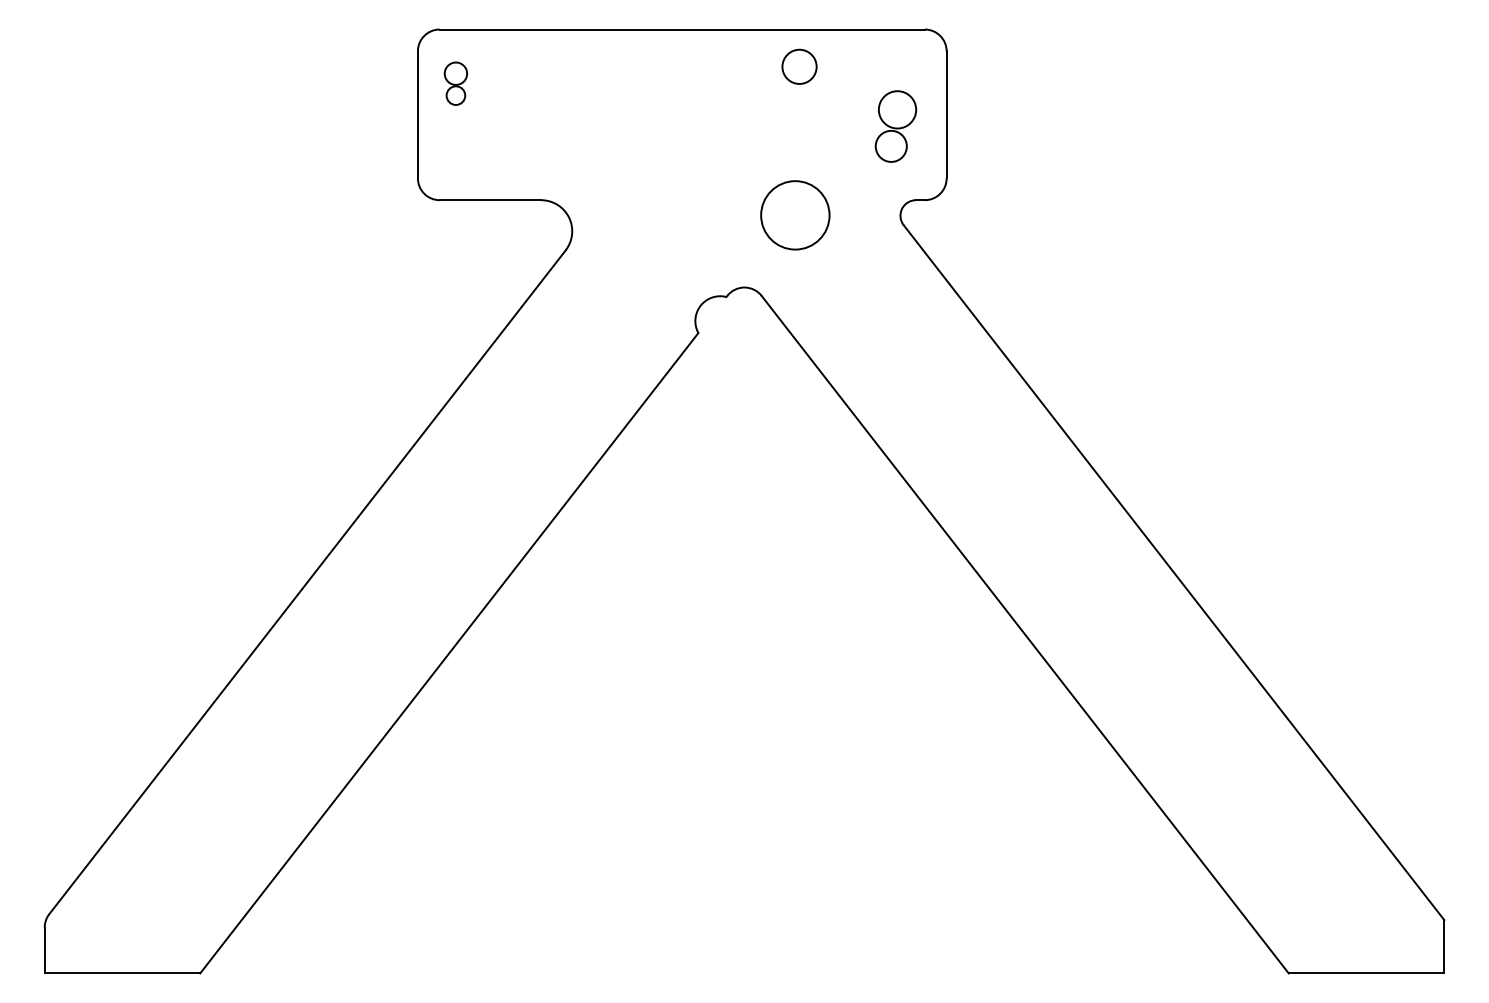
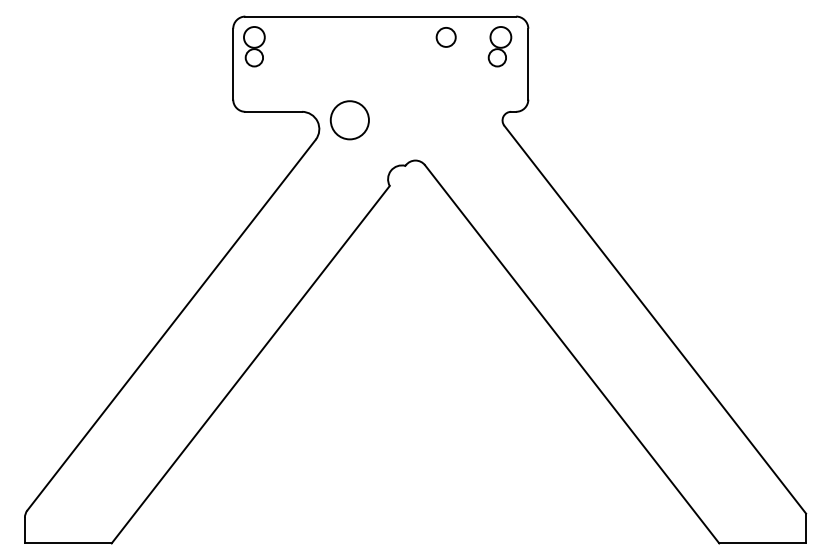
part: (456, 83) -> (254, 46), size x1.67
part: (895, 126) -> (499, 46), moved
circle: (794, 215) -> (349, 120), moved

